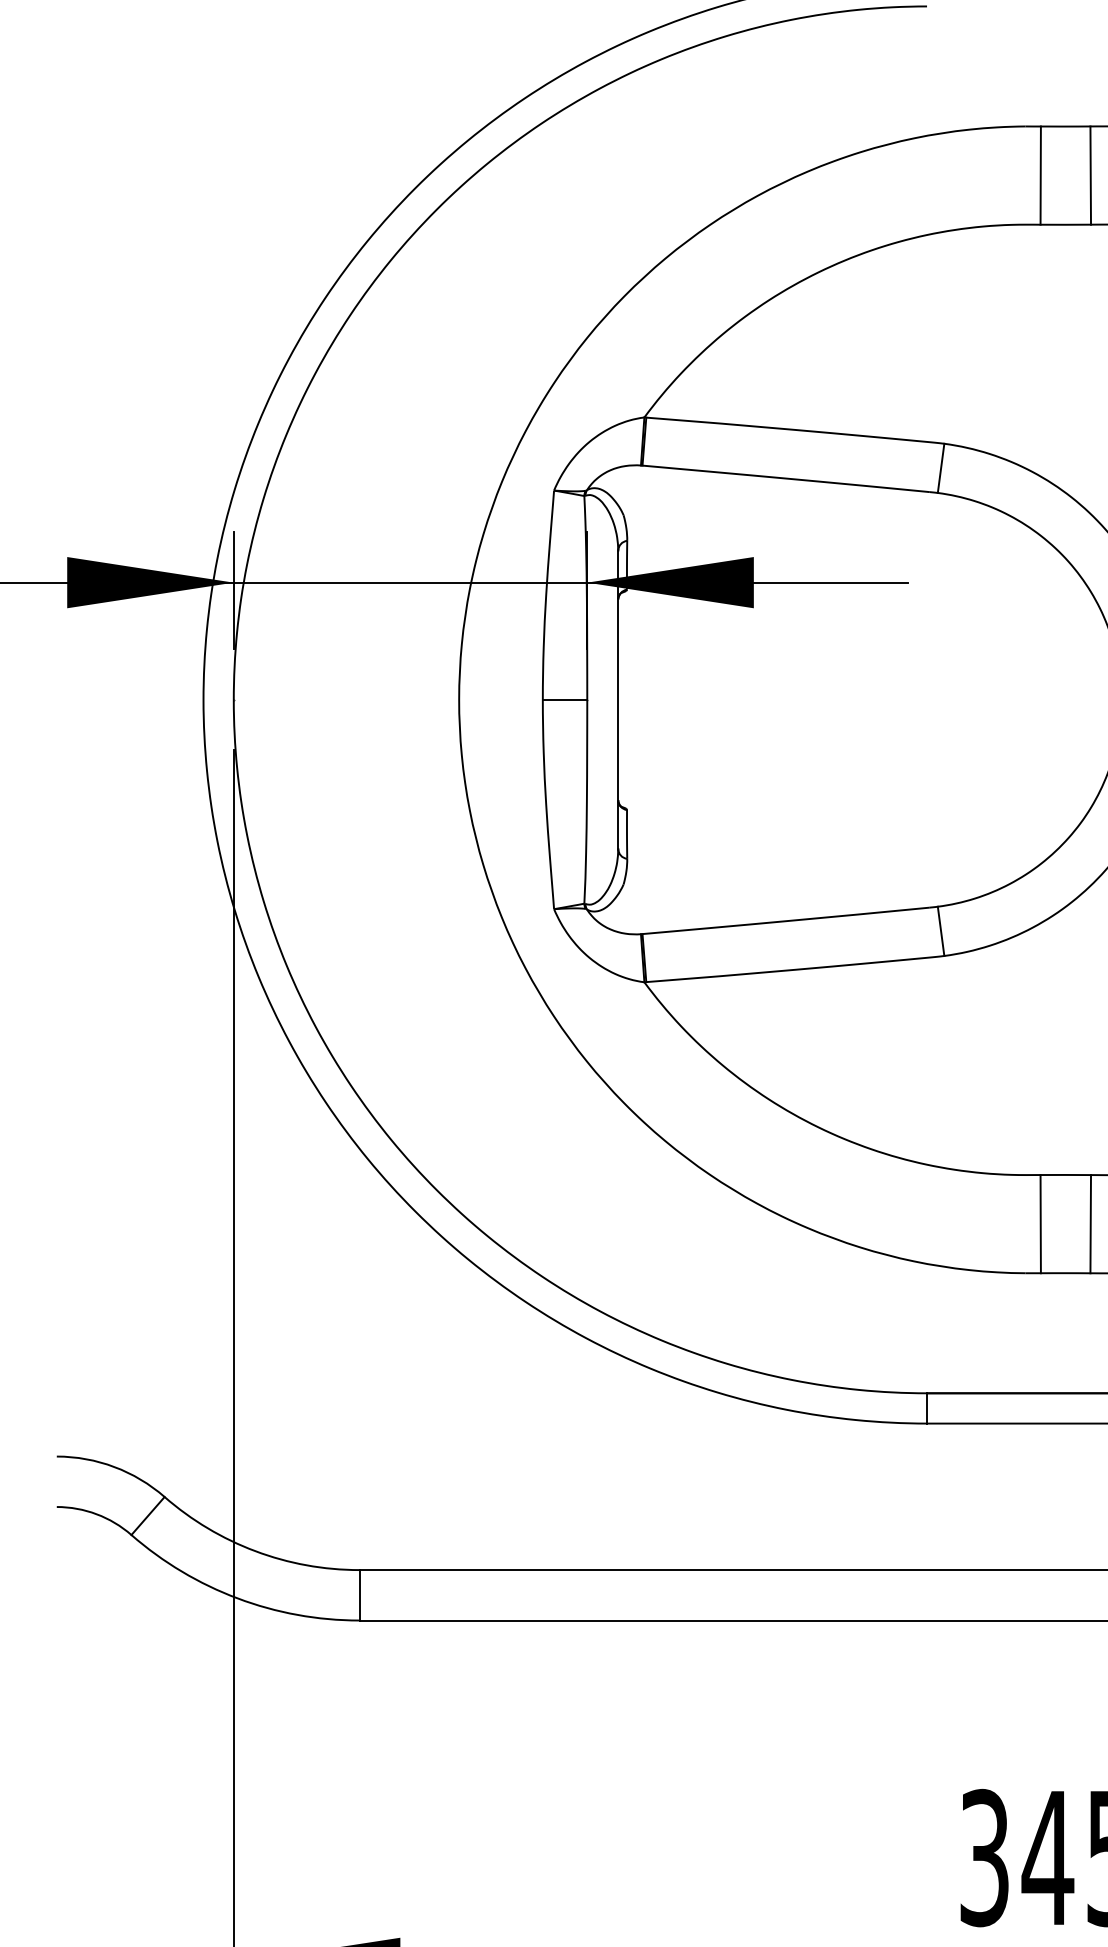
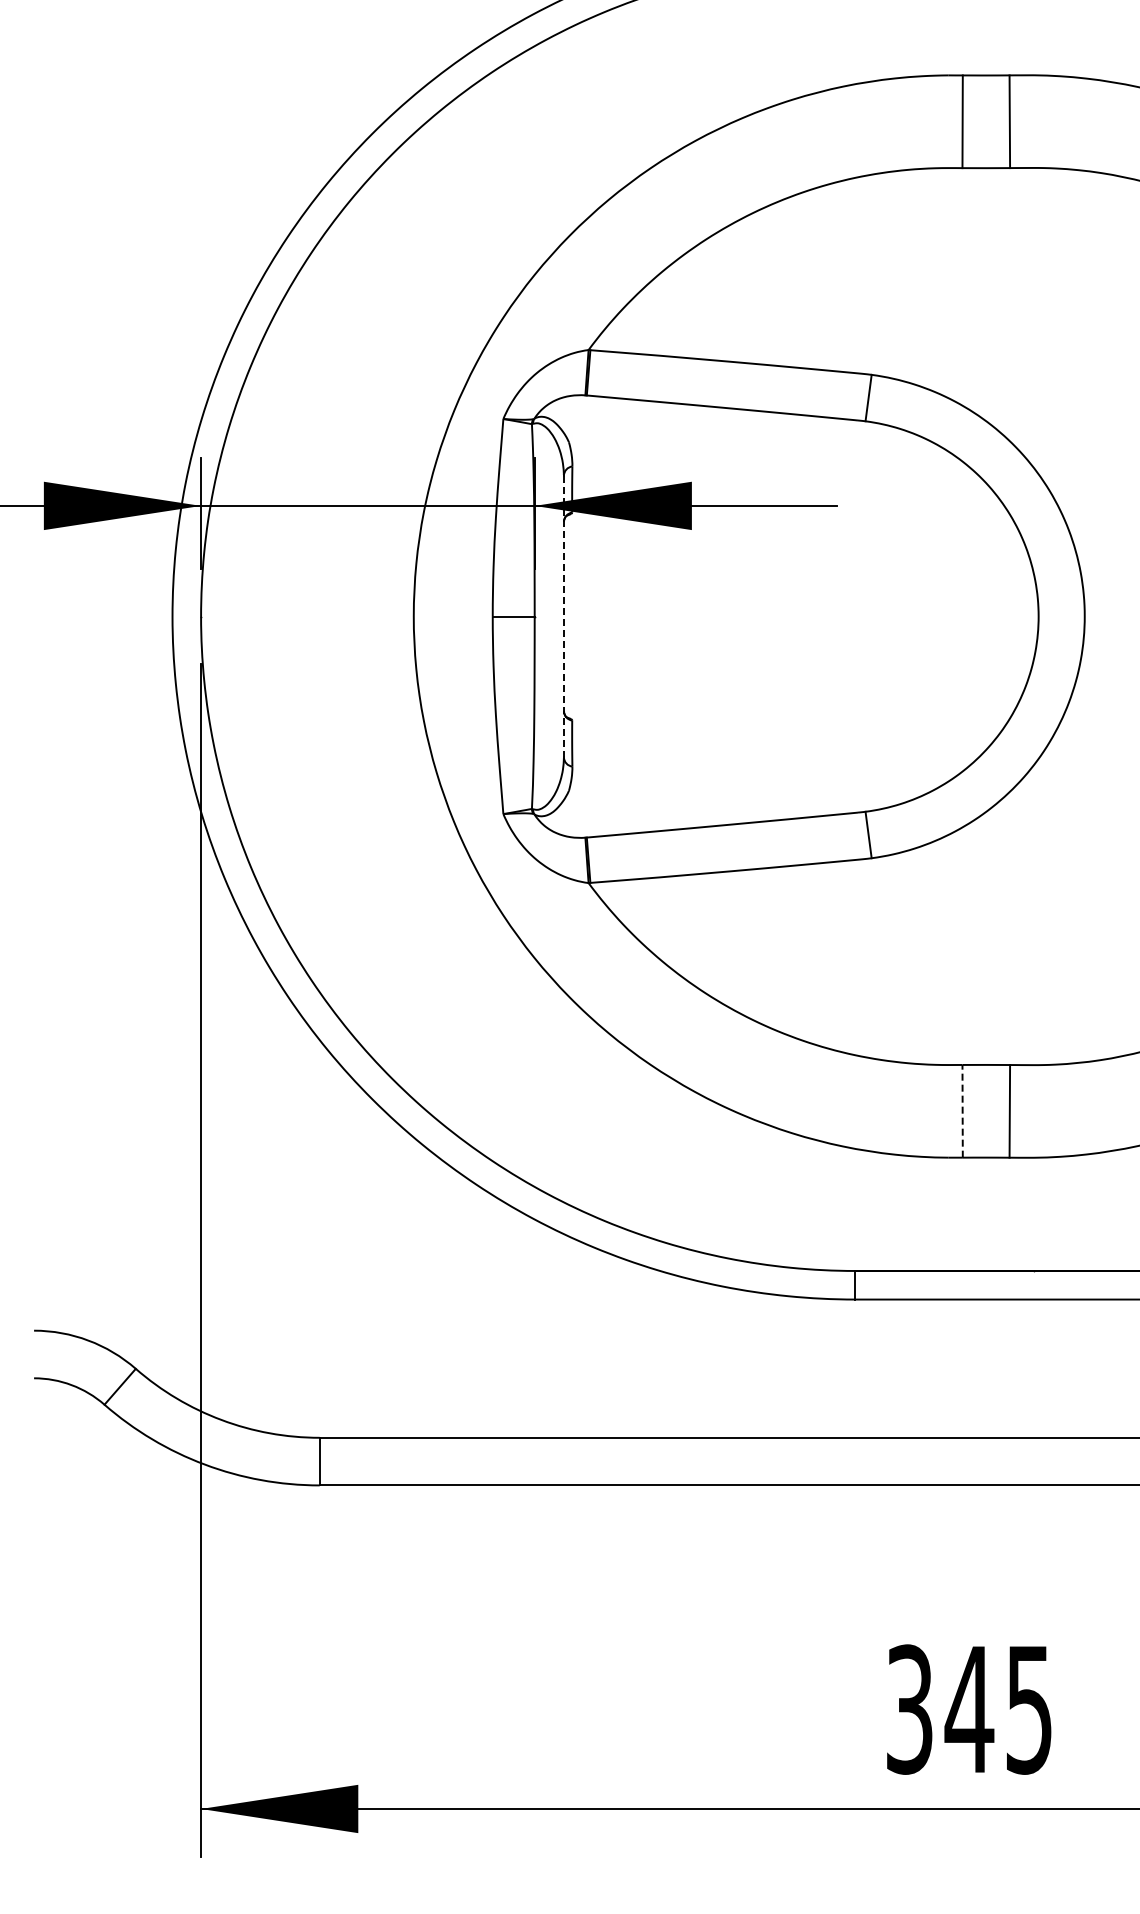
line: (617, 699) -> (563, 616), solid -> dashed
line: (1040, 1223) -> (962, 1110), solid -> dashed

